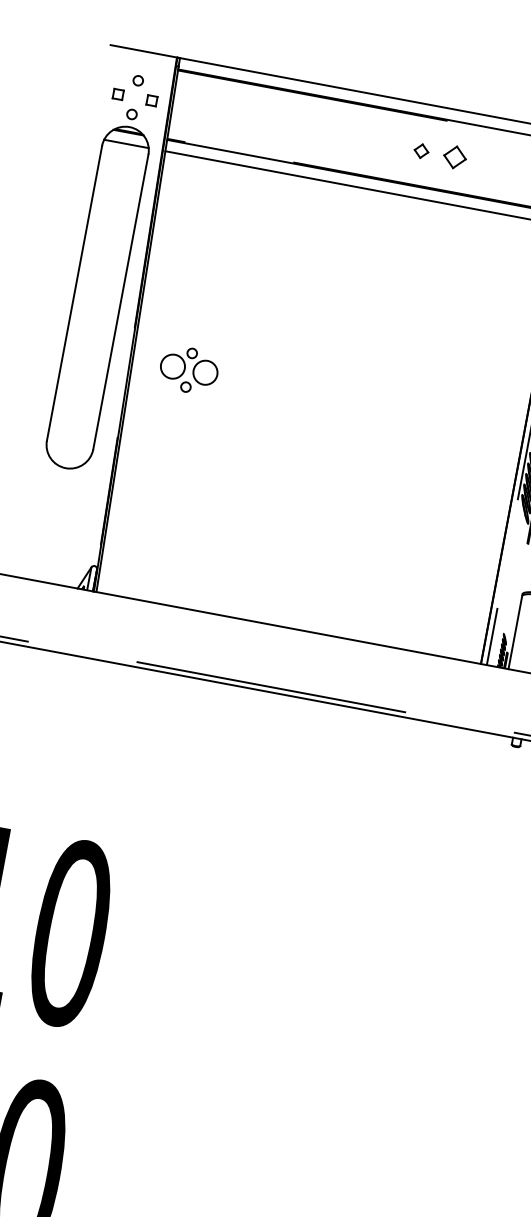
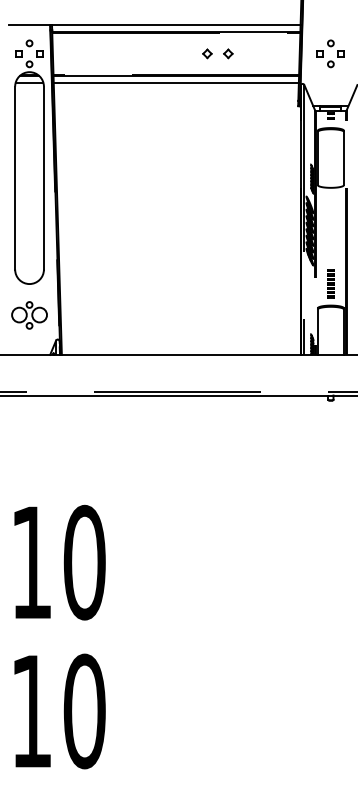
part: (455, 156) -> (228, 53), size x0.62
part: (188, 370) -> (29, 315), moved

